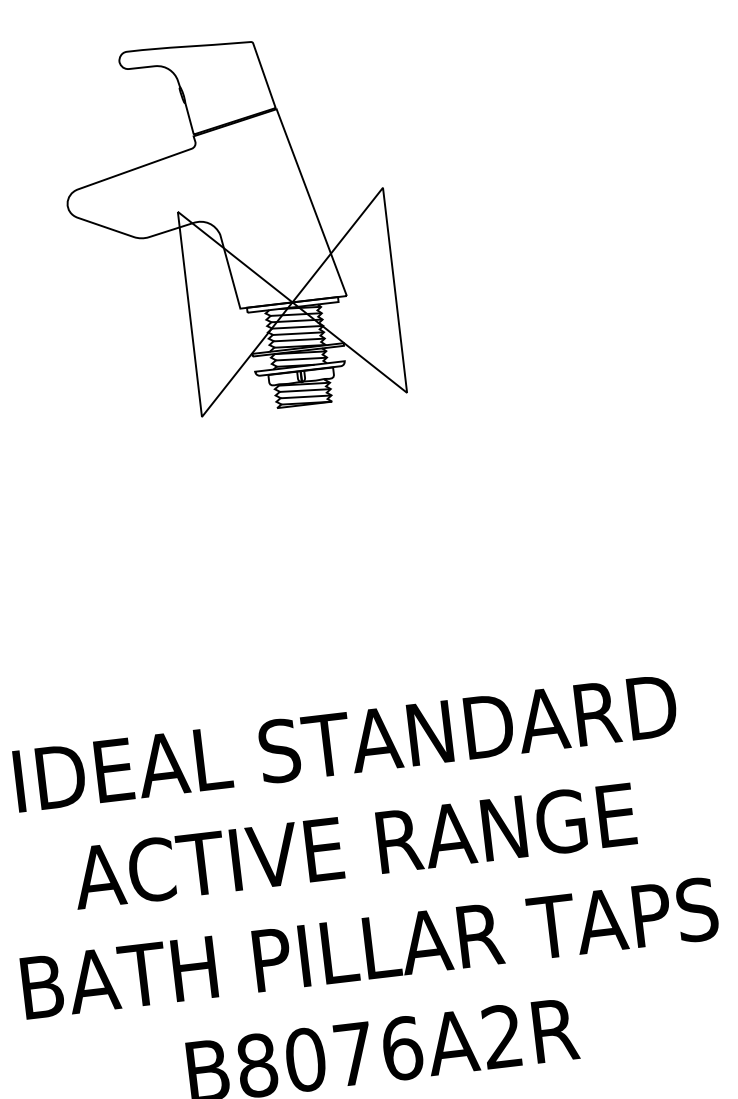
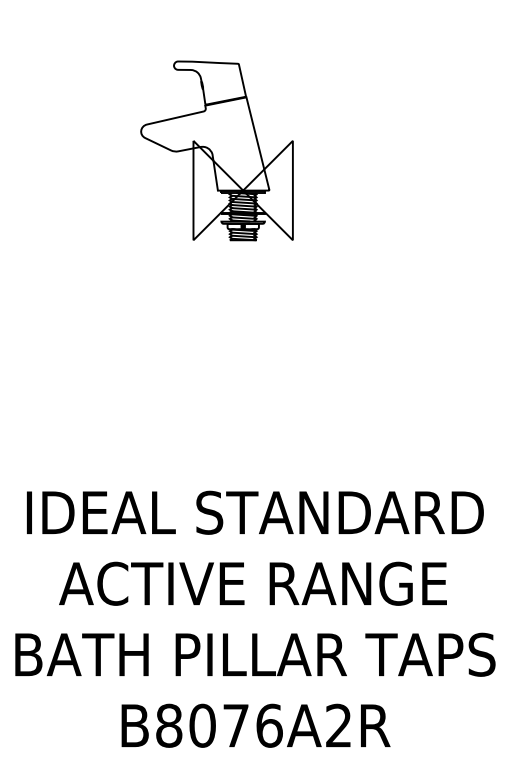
part: (228, 226) -> (216, 150), size x0.7

